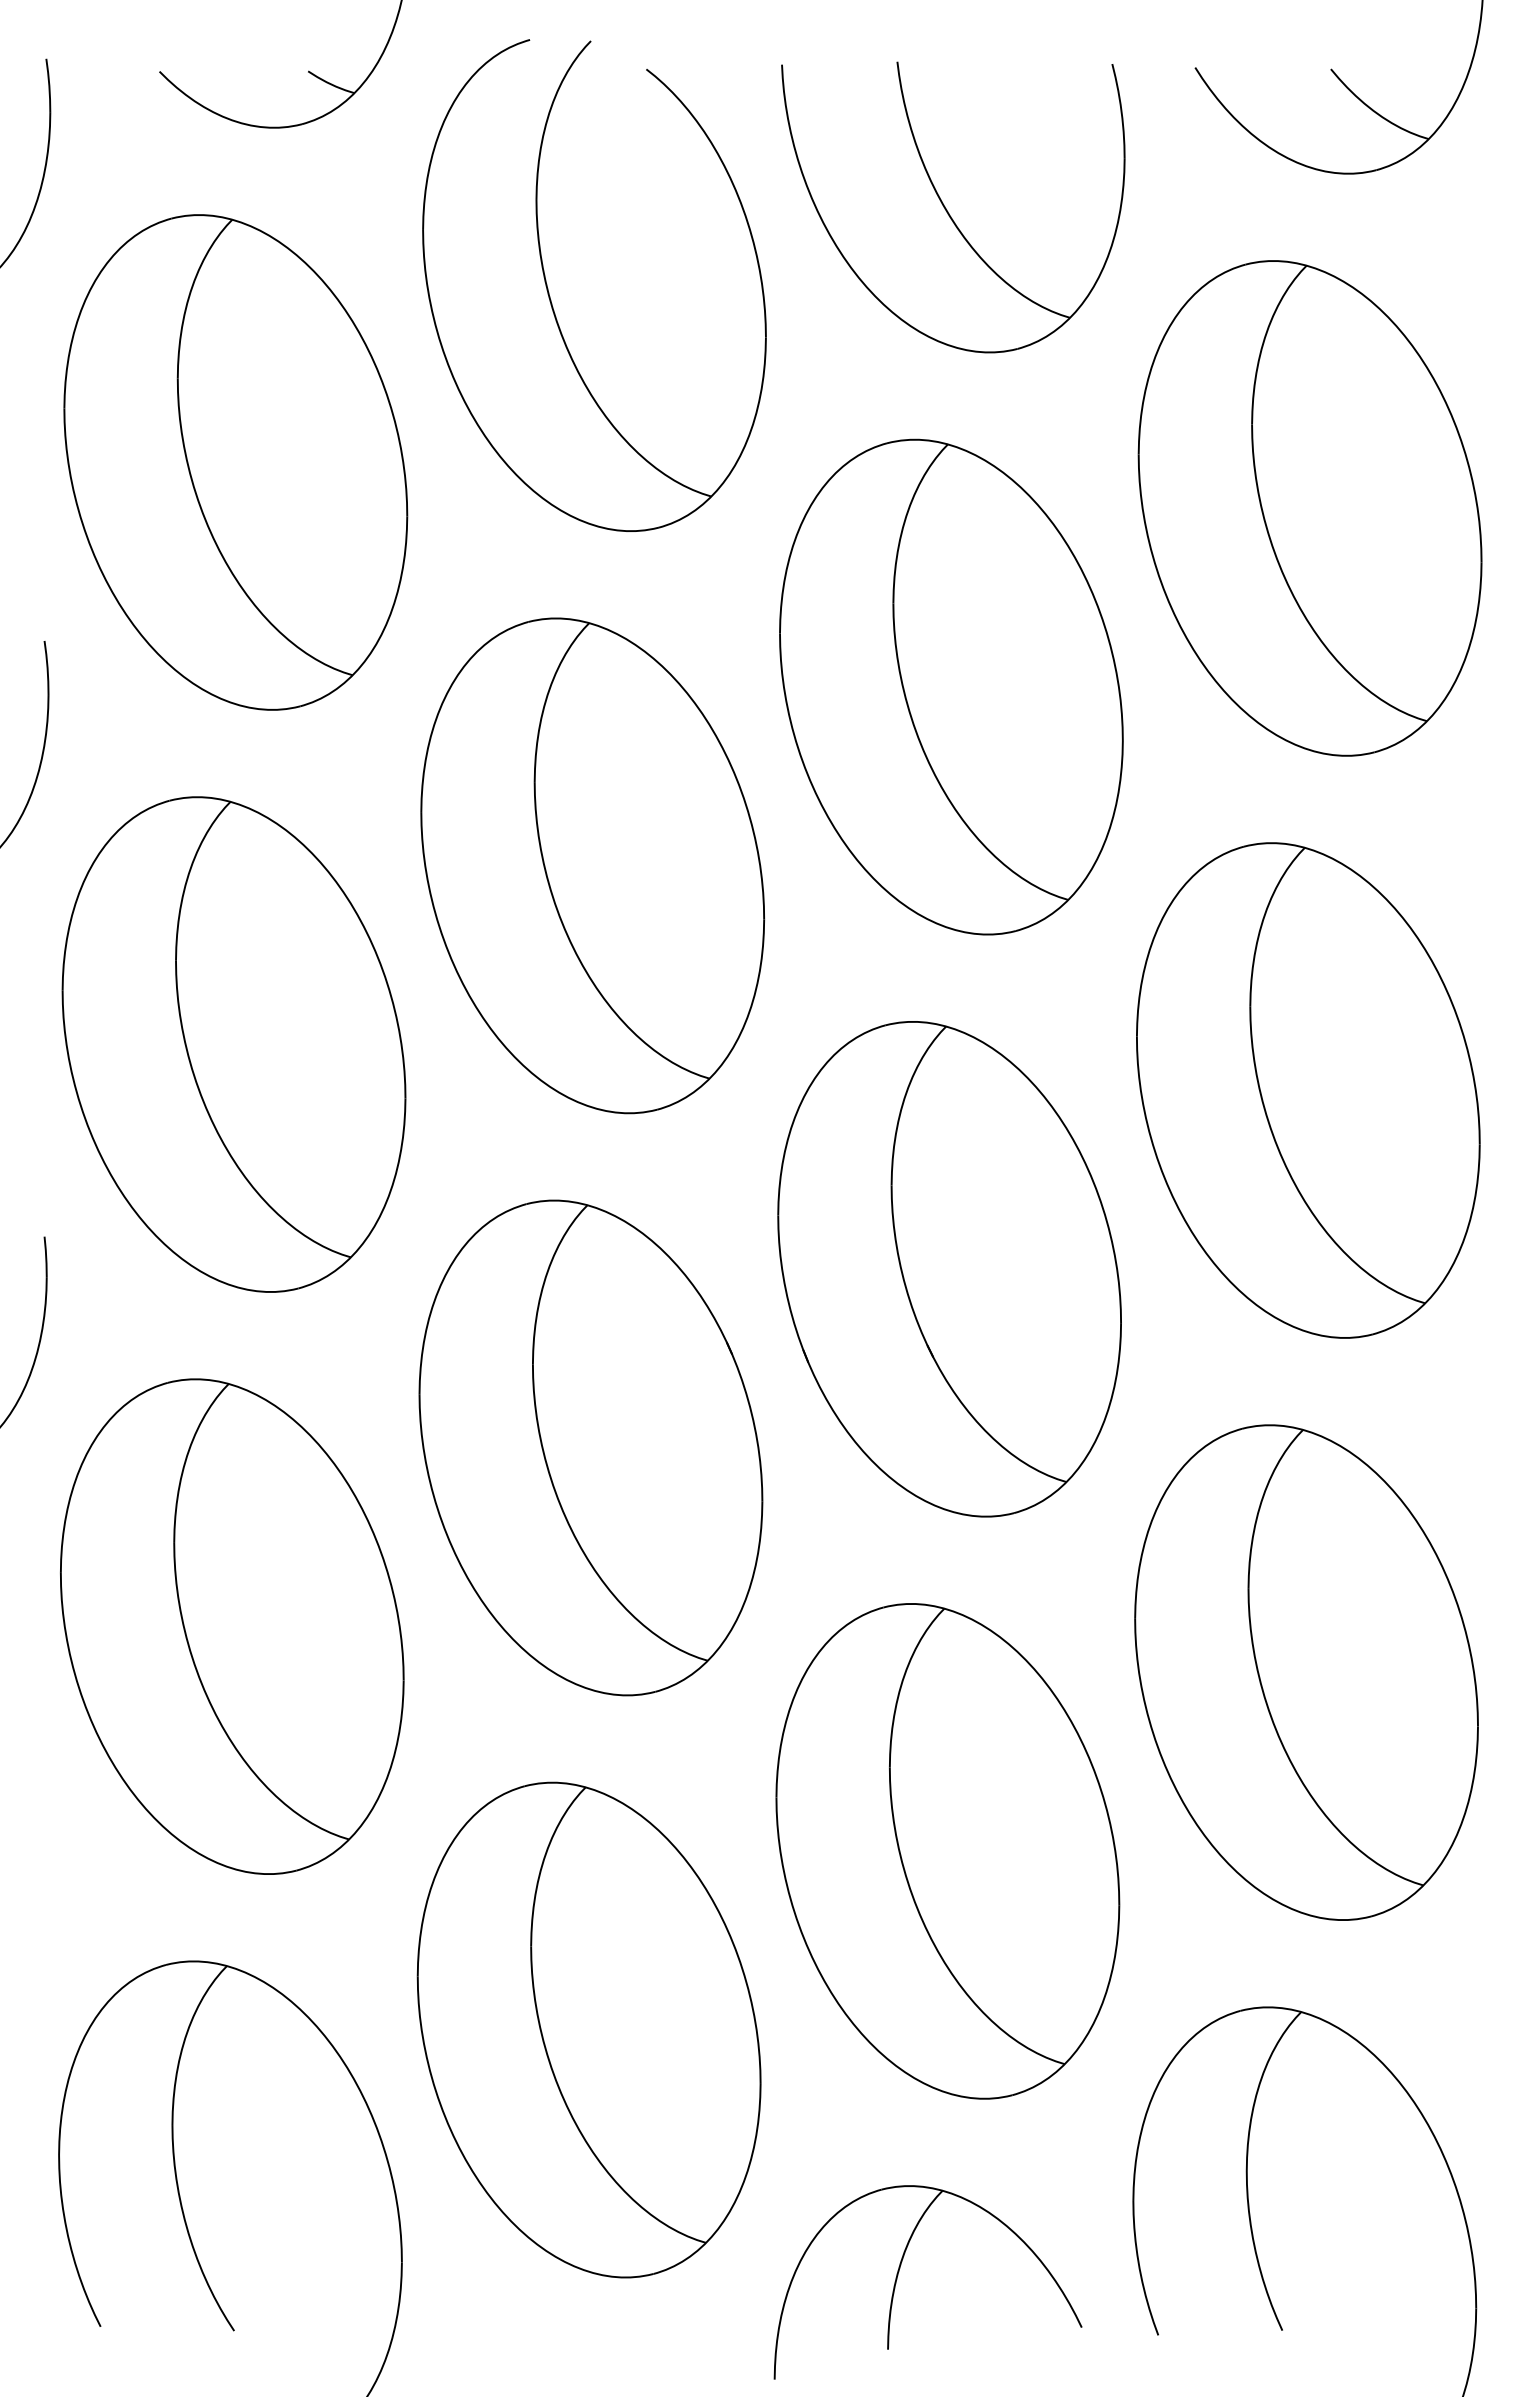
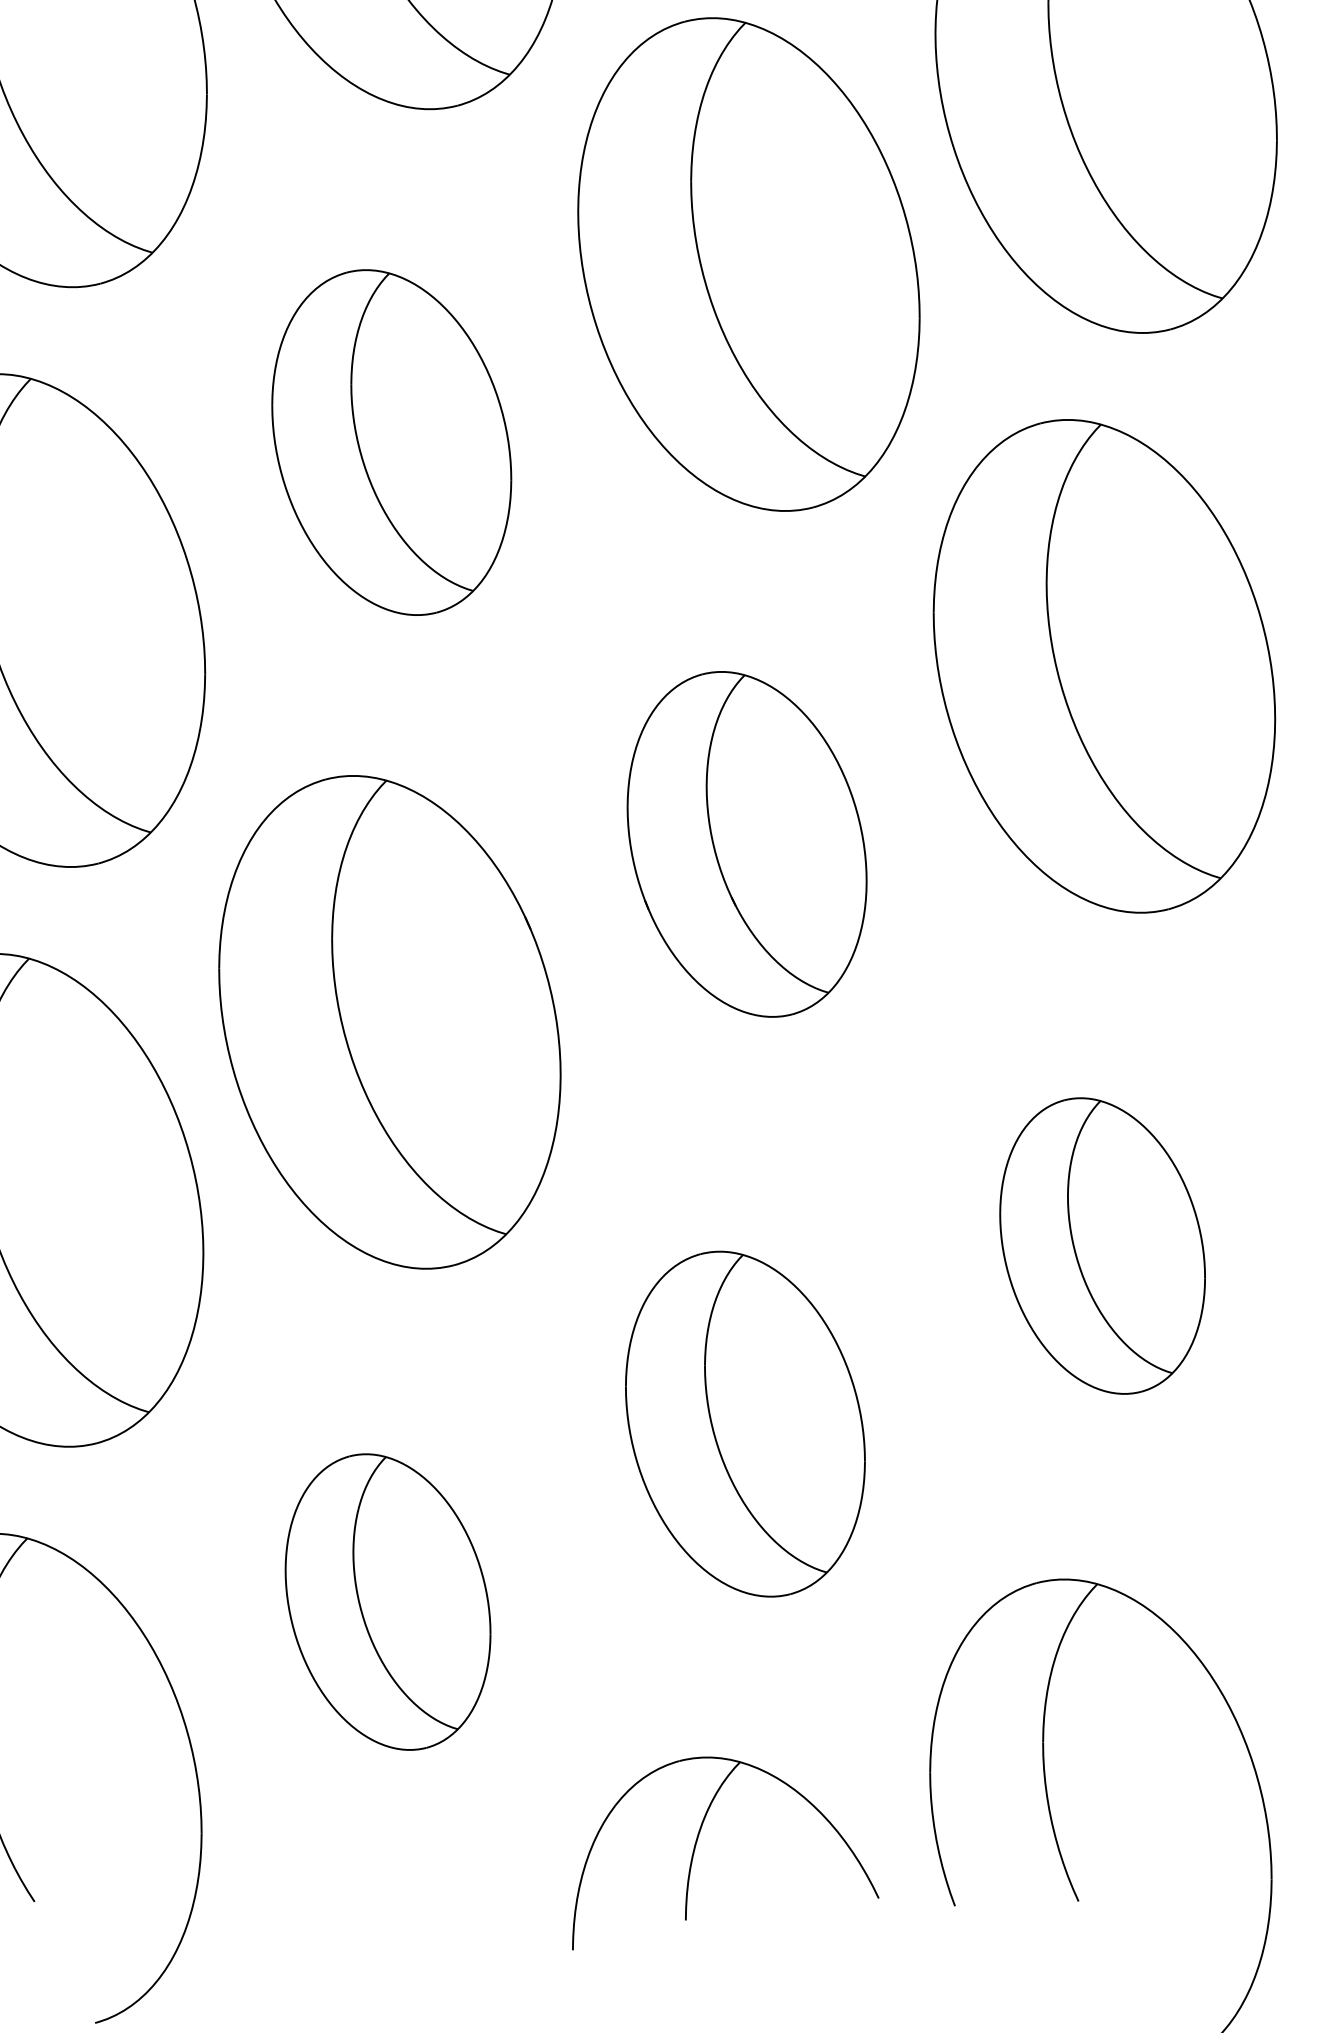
part: (592, 865) -> (391, 442), size x0.7
part: (949, 1269) -> (747, 844), size x0.7
part: (1306, 1672) -> (1102, 1245), size x0.6
part: (947, 1851) -> (745, 1424), size x0.7
part: (588, 2029) -> (387, 1601), size x0.6

